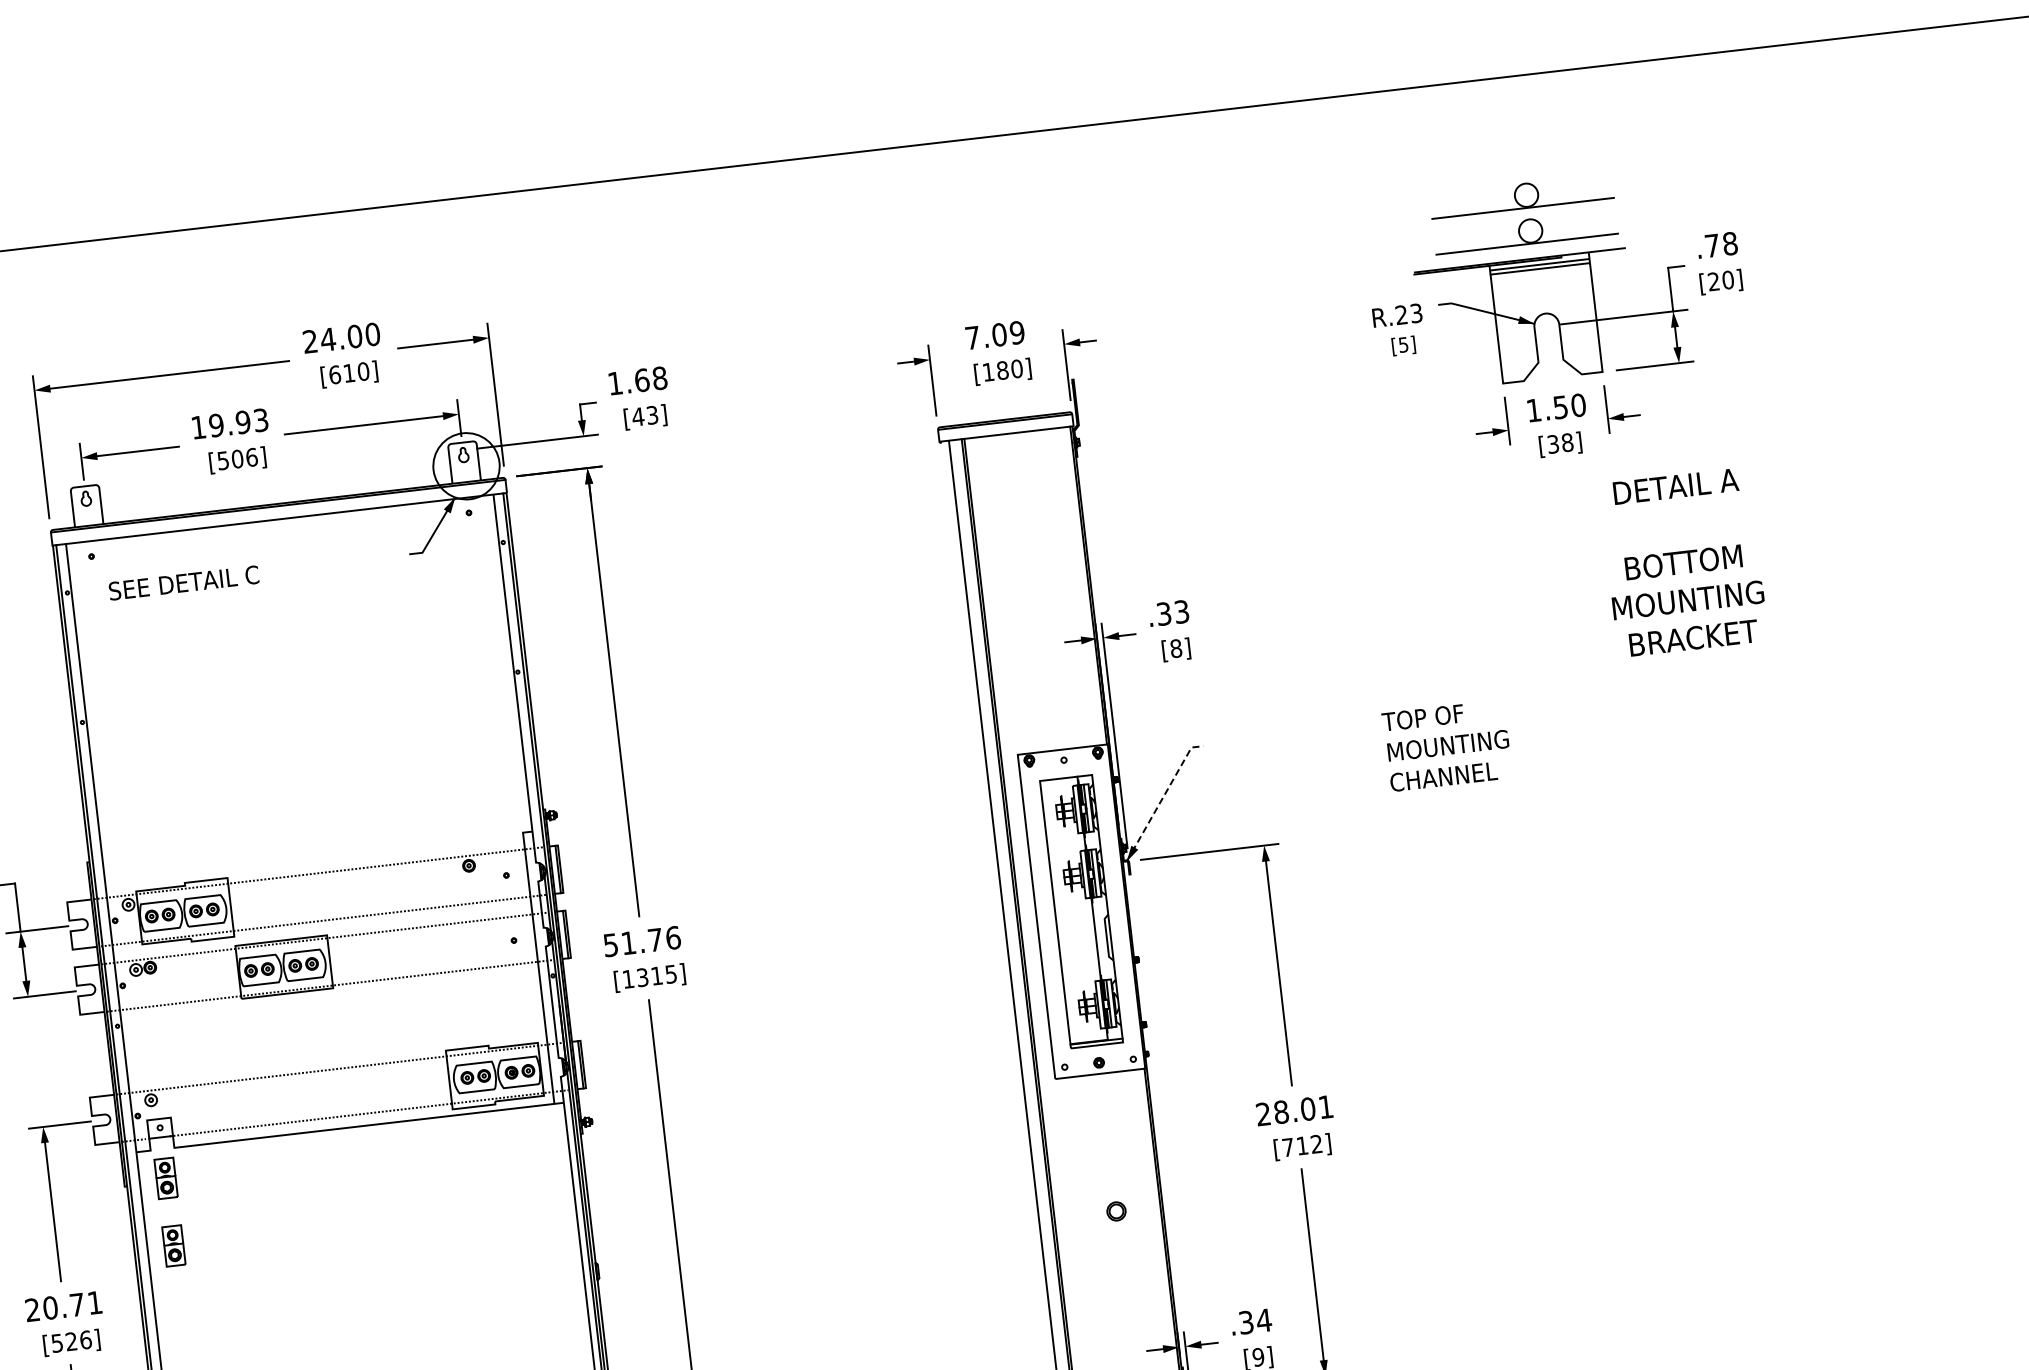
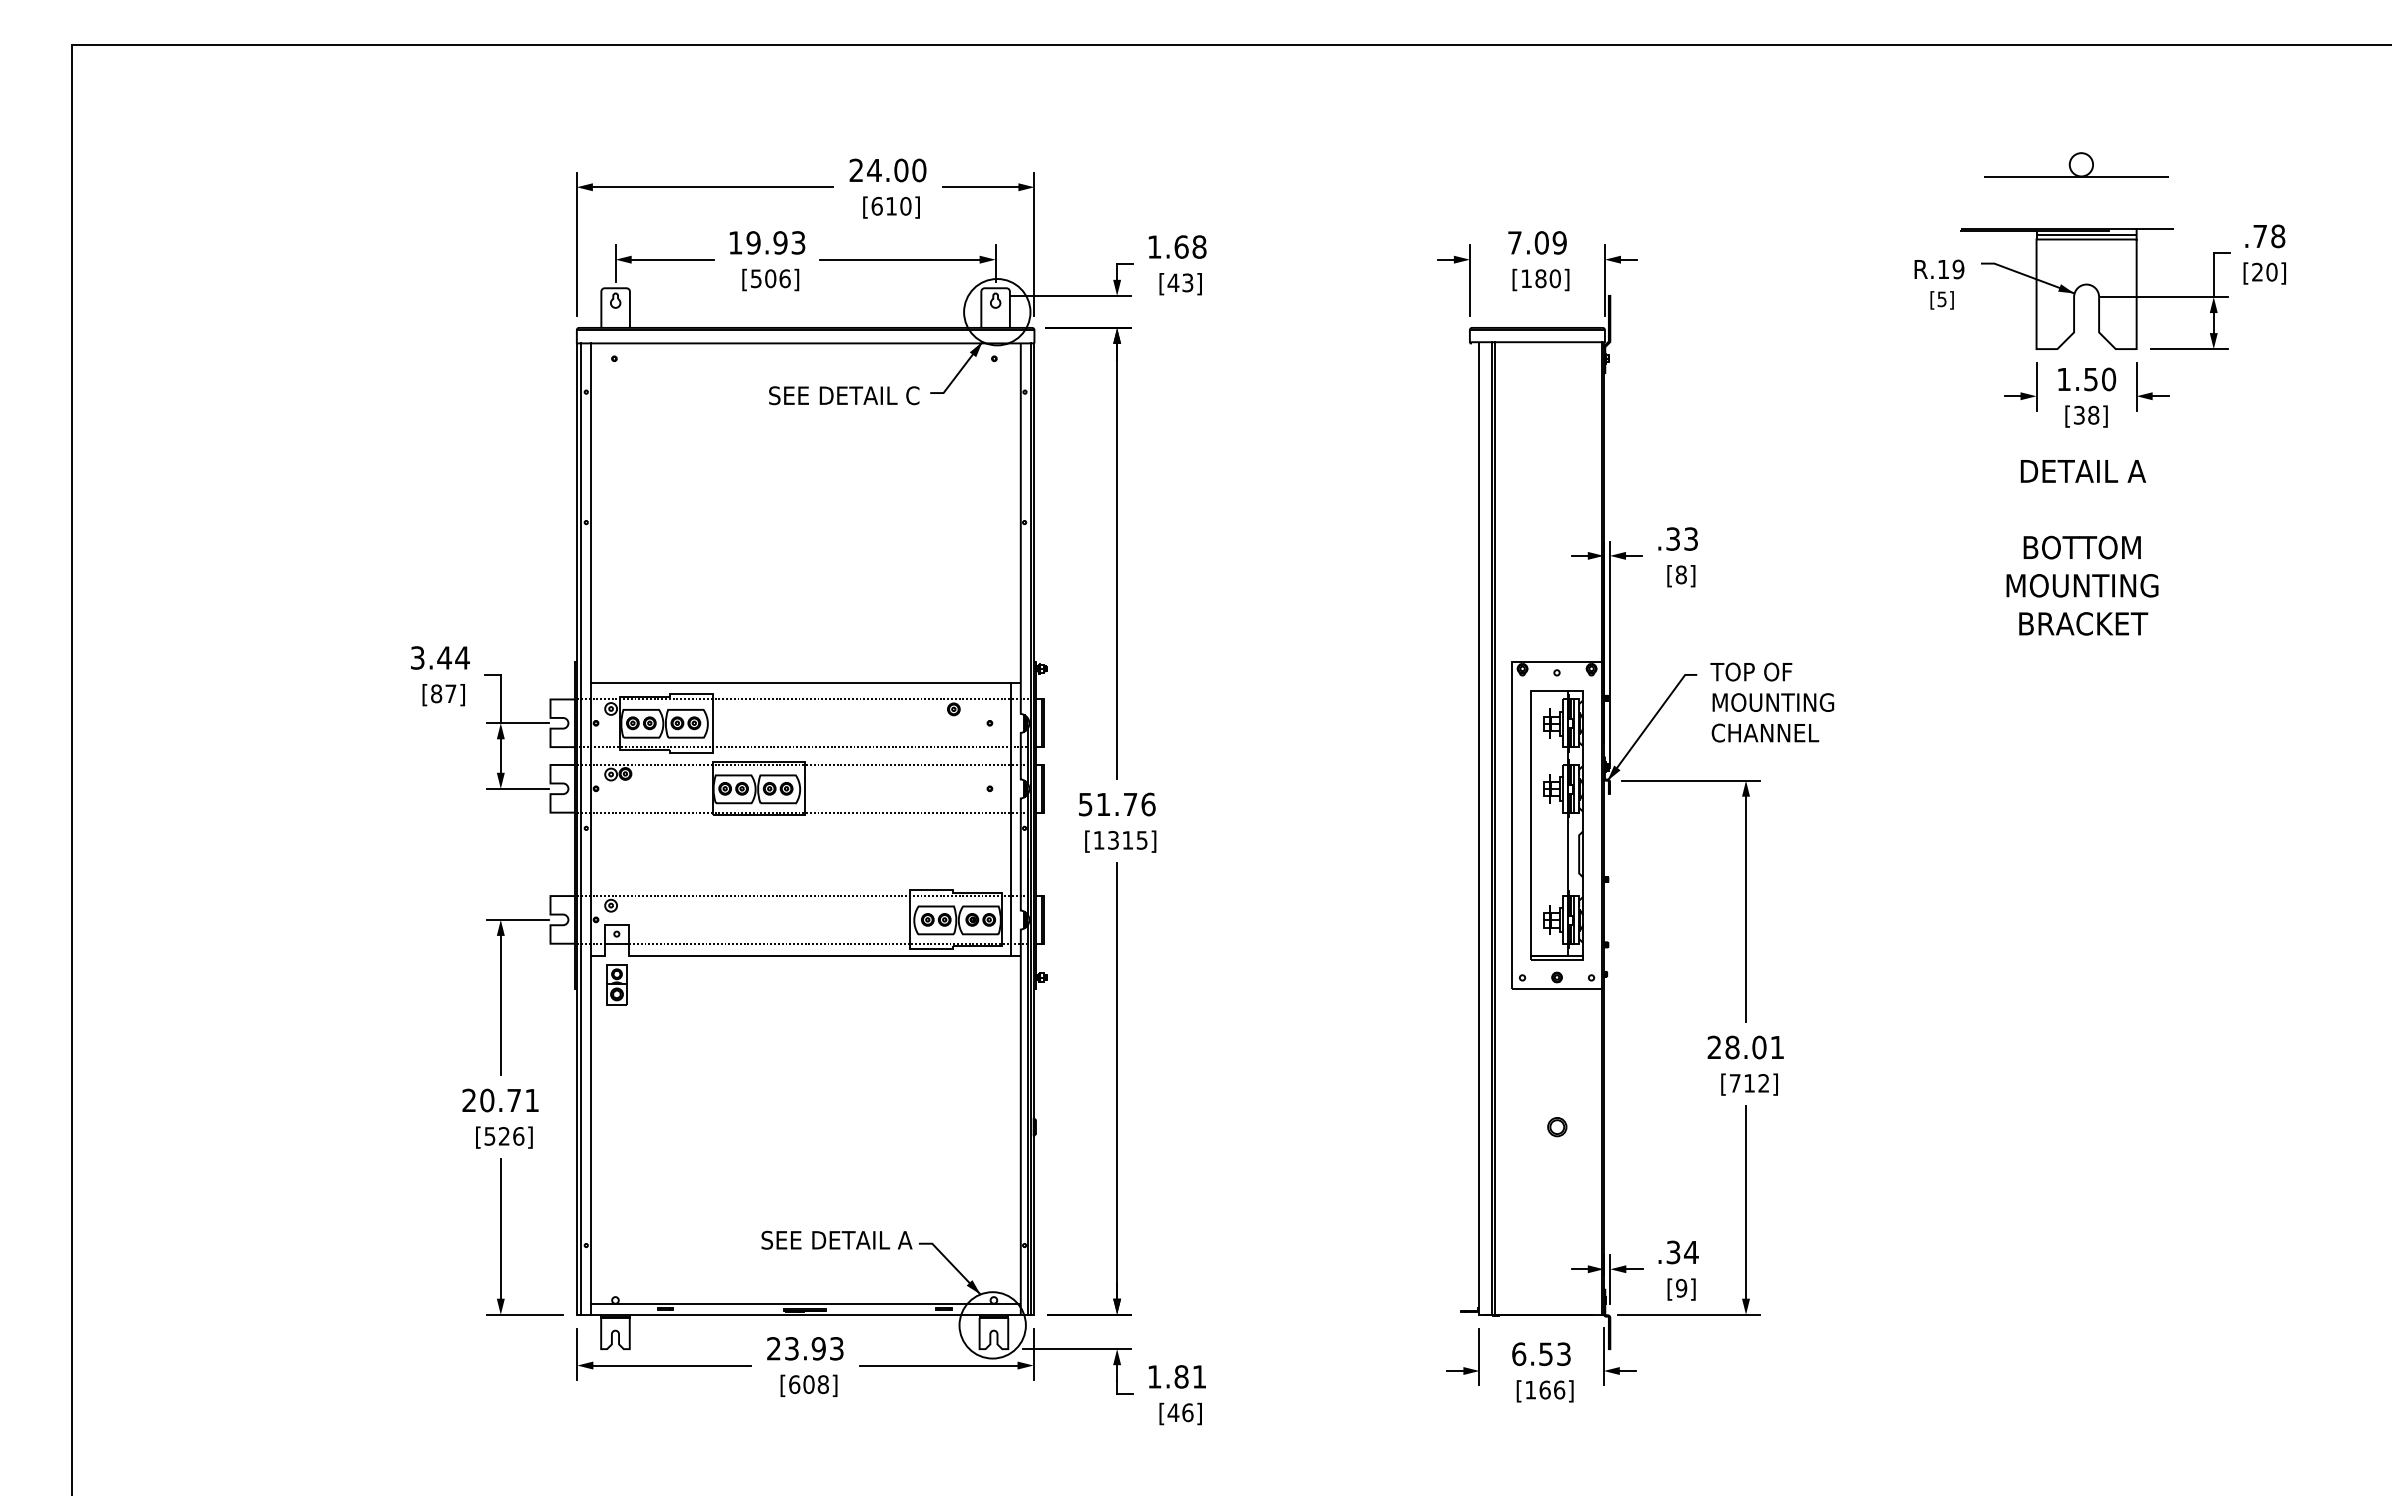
part: (1525, 231) -> (2076, 200), removed
text: (1408, 314) -> (1950, 269), R.23 -> R.19
text: (1683, 562) -> (2082, 547), moved
text: (184, 582) -> (844, 395), moved
text: (1447, 745) -> (1772, 702), moved
line: (1162, 798) -> (1650, 722), dashed -> solid
line: (313, 856) -> (800, 682), added
part: (173, 1245) -> (616, 1052), removed

